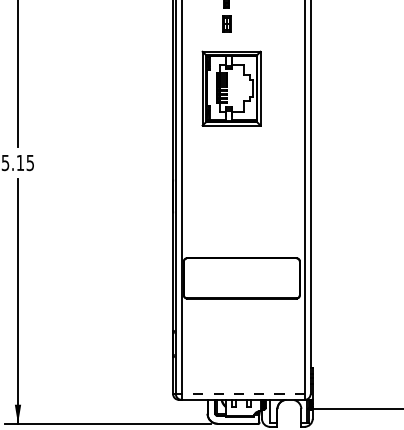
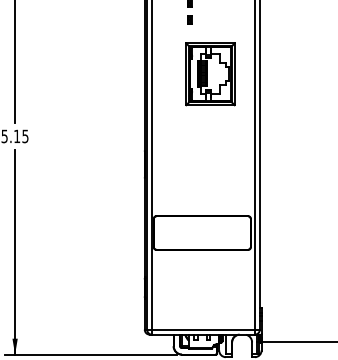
part: (226, 23) -> (189, 19), size x0.62
part: (231, 88) -> (210, 74), moved
line: (241, 393) -> (202, 329), dashed -> solid

